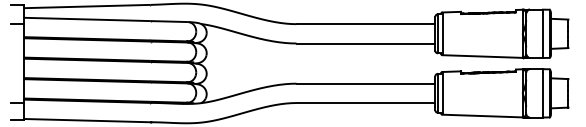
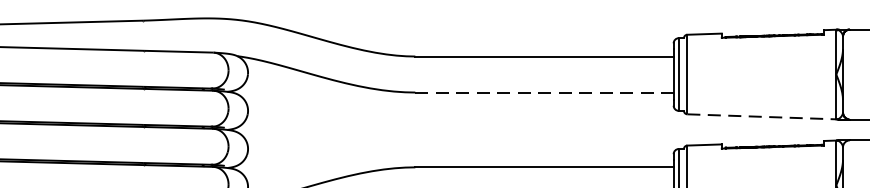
line: (366, 43) -> (545, 92), solid -> dashed
line: (483, 56) -> (763, 116), solid -> dashed

